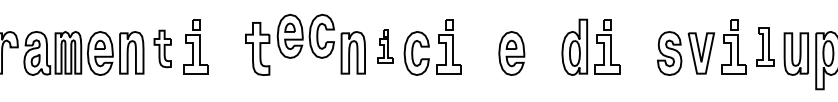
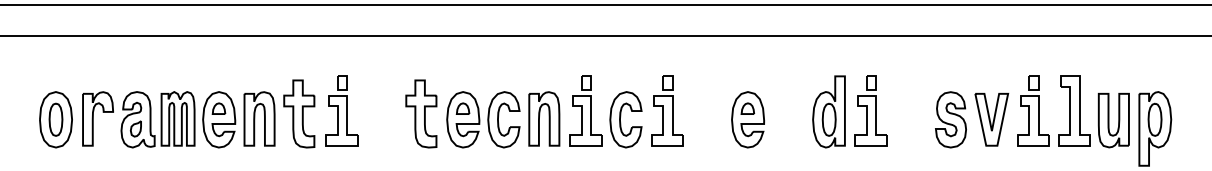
part: (305, 36) -> (483, 119), moved
part: (385, 46) -> (585, 110), size x1.67
part: (765, 46) -> (1074, 110), size x1.43
part: (162, 48) -> (299, 113), size x1.43

